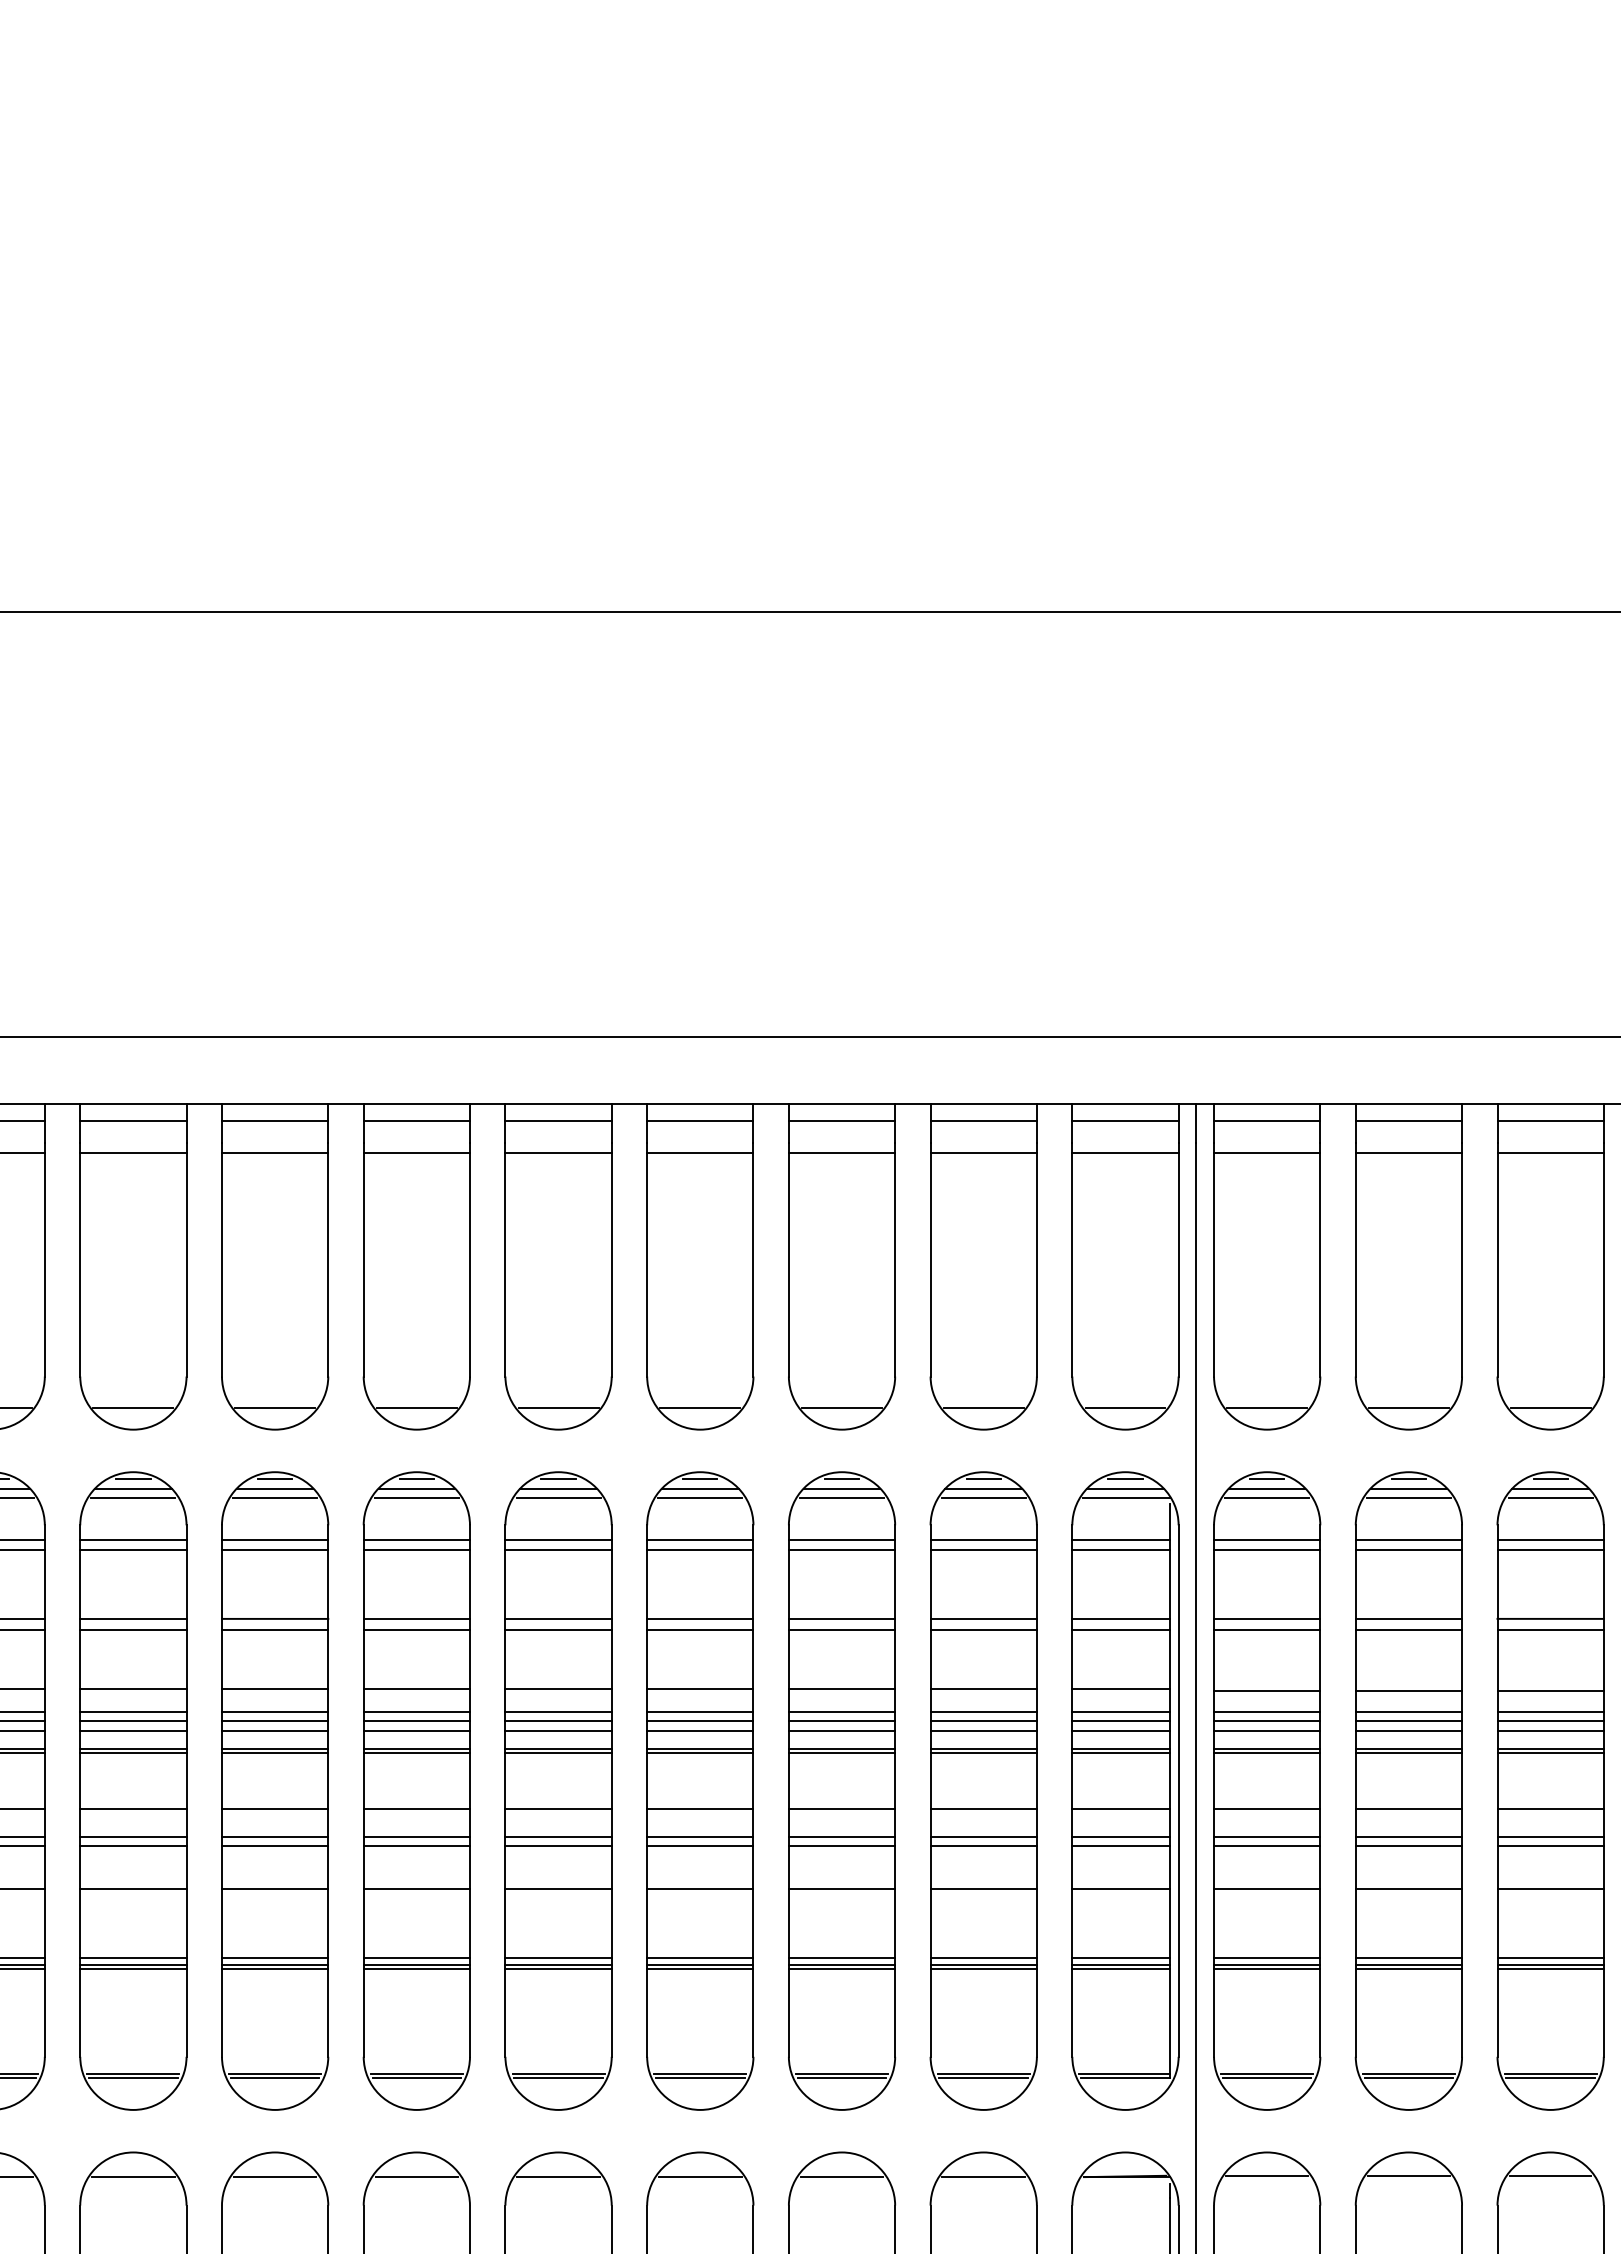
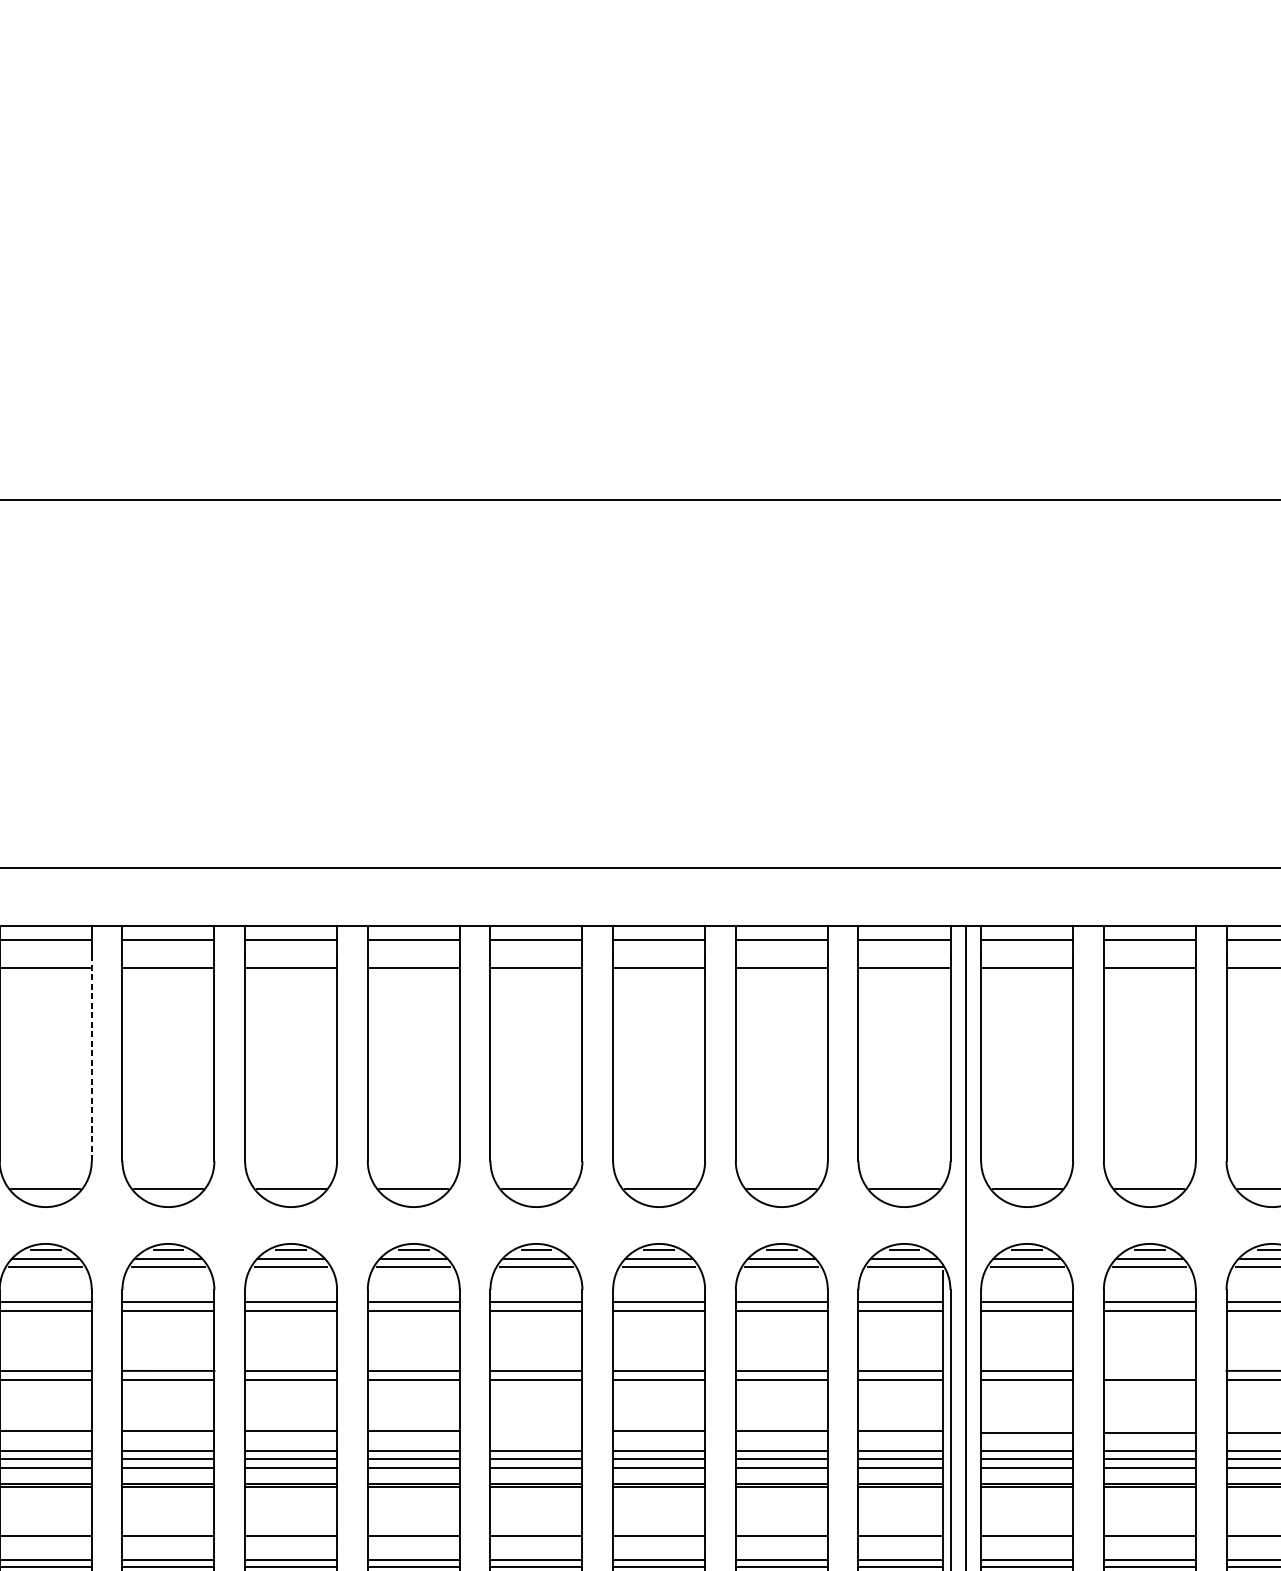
line: (186, 1259) -> (91, 1059), solid -> dashed
line: (1408, 1618) -> (1149, 1370), removed
line: (700, 1688) -> (536, 1431), removed

